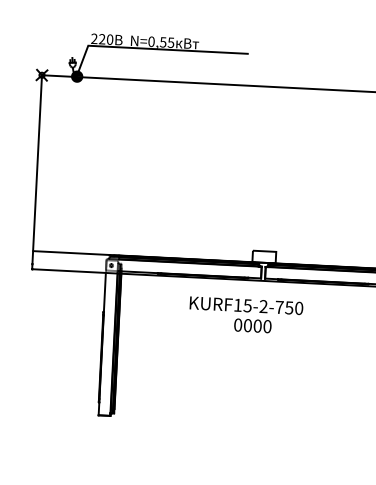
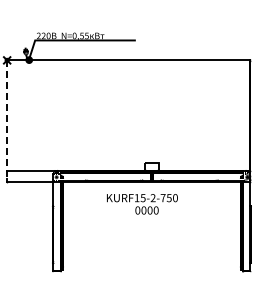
line: (37, 171) -> (7, 120), solid -> dashed

